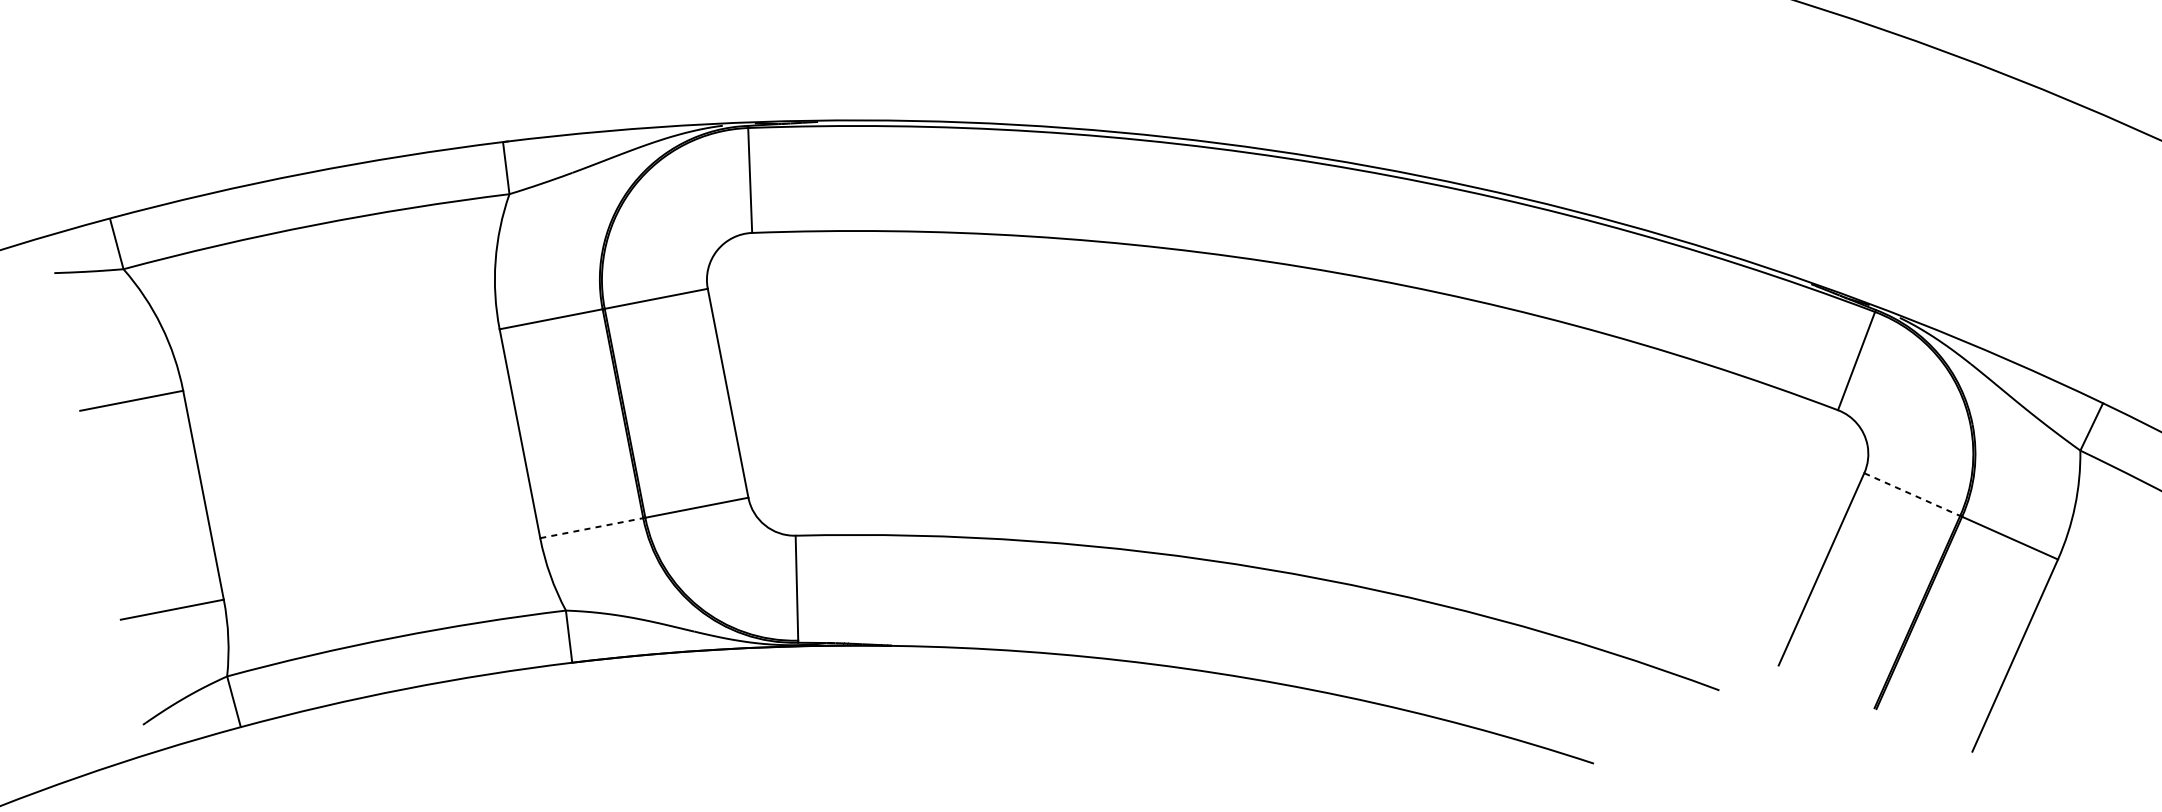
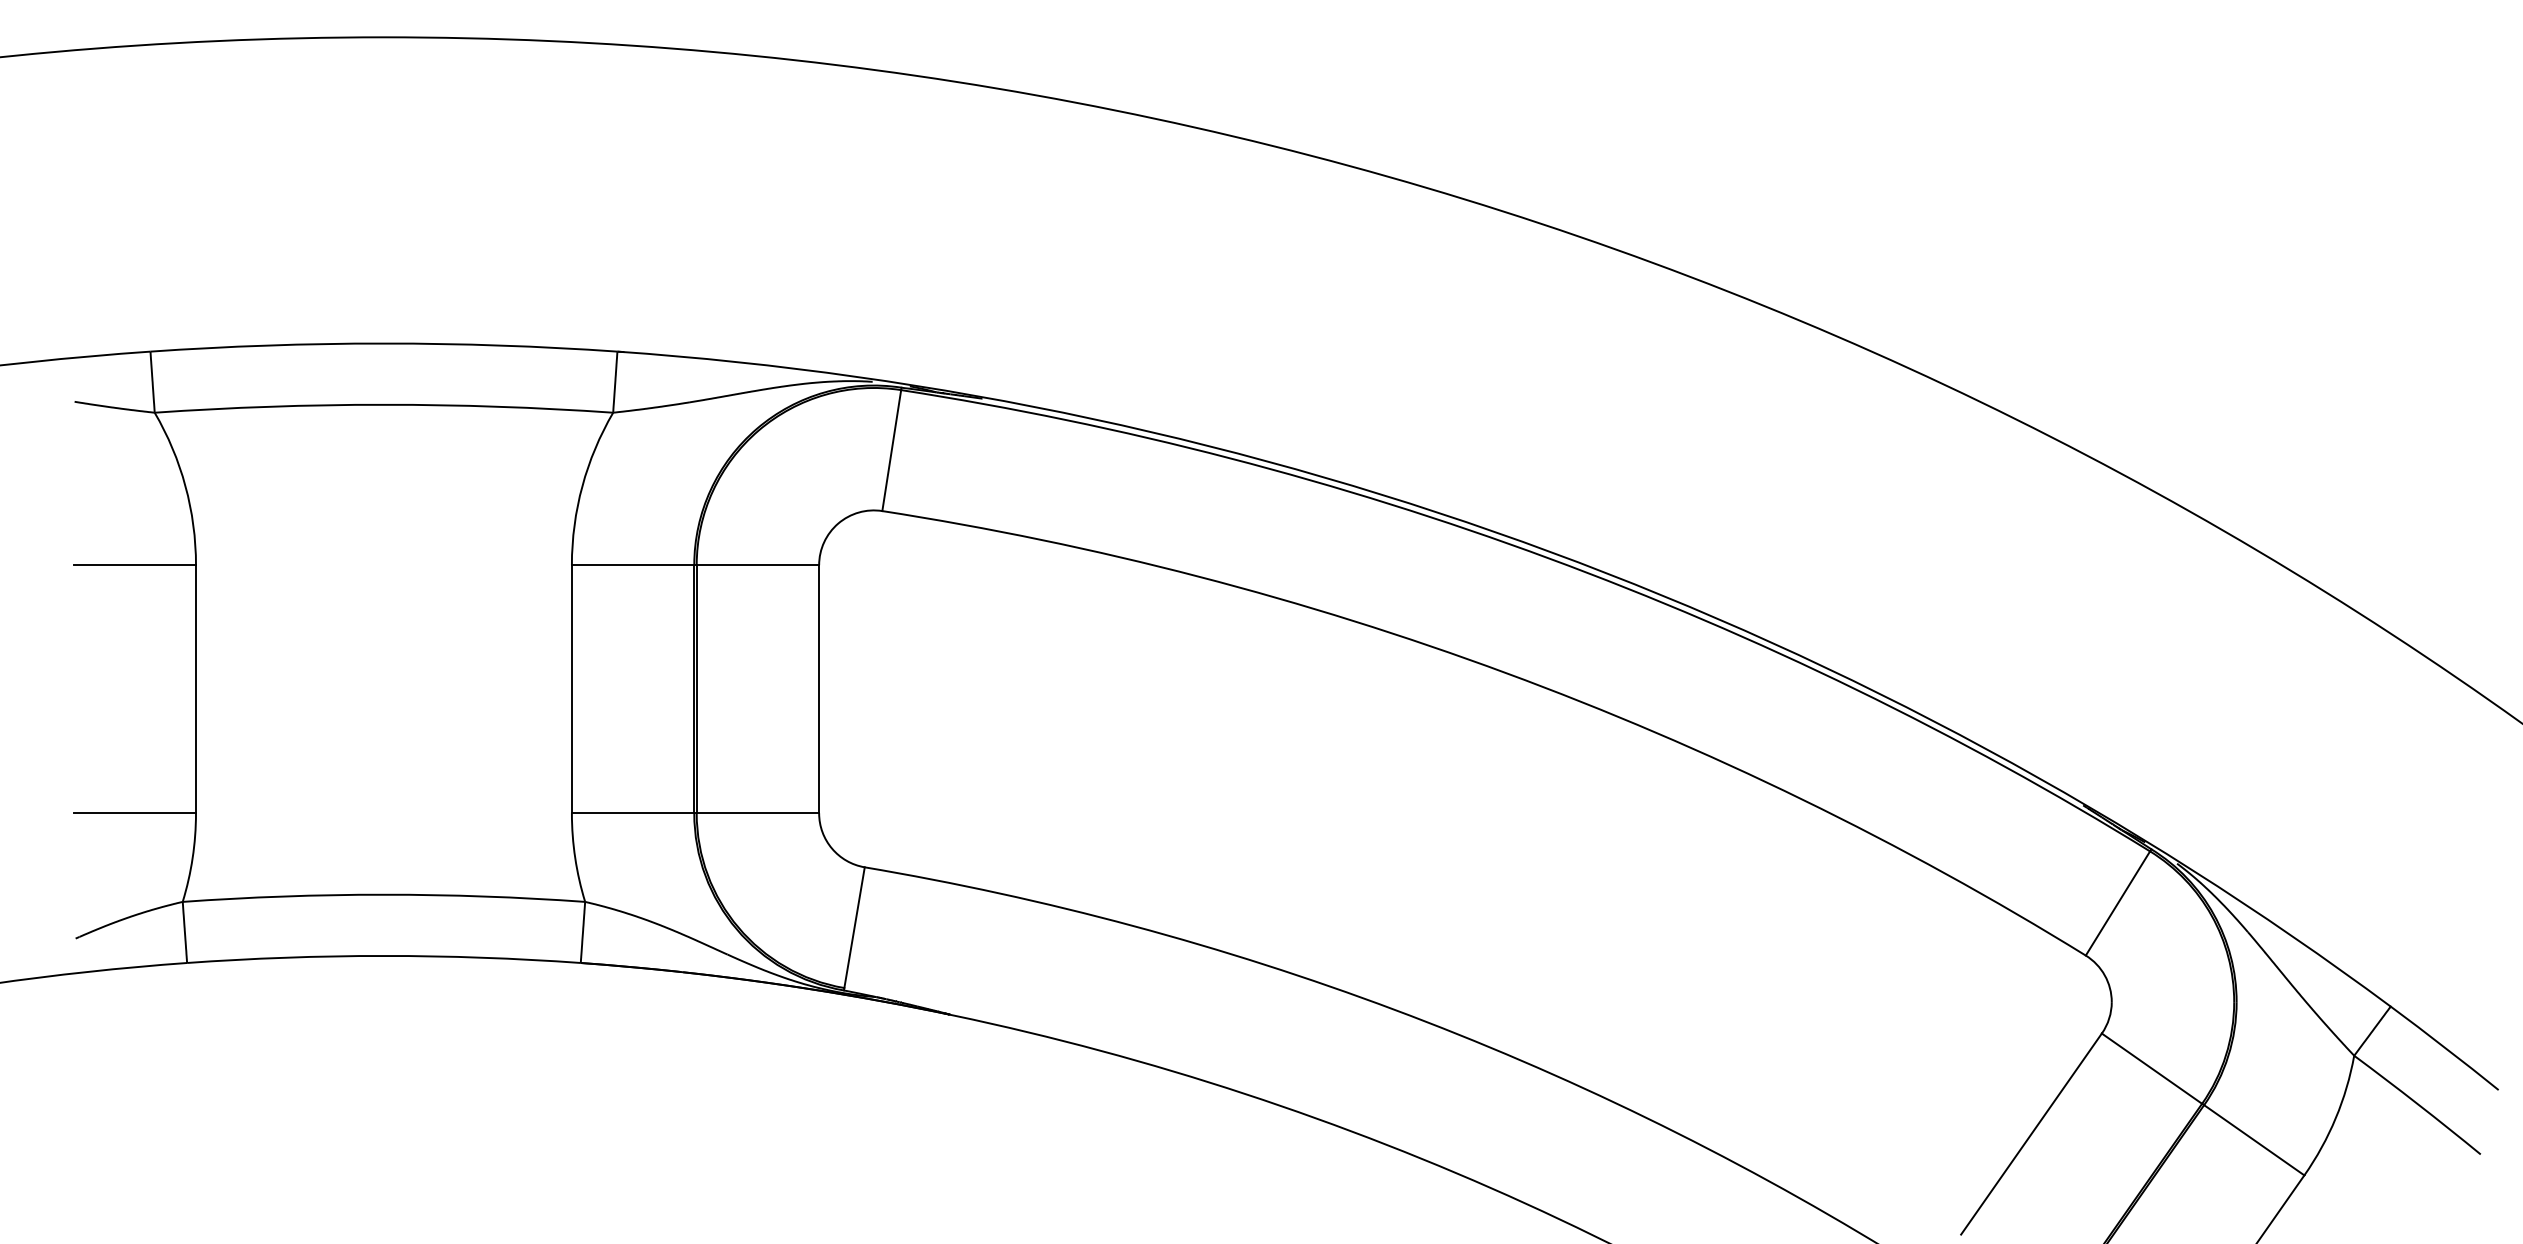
line: (1912, 494) -> (2152, 1068), dashed -> solid
line: (592, 528) -> (633, 813), dashed -> solid

